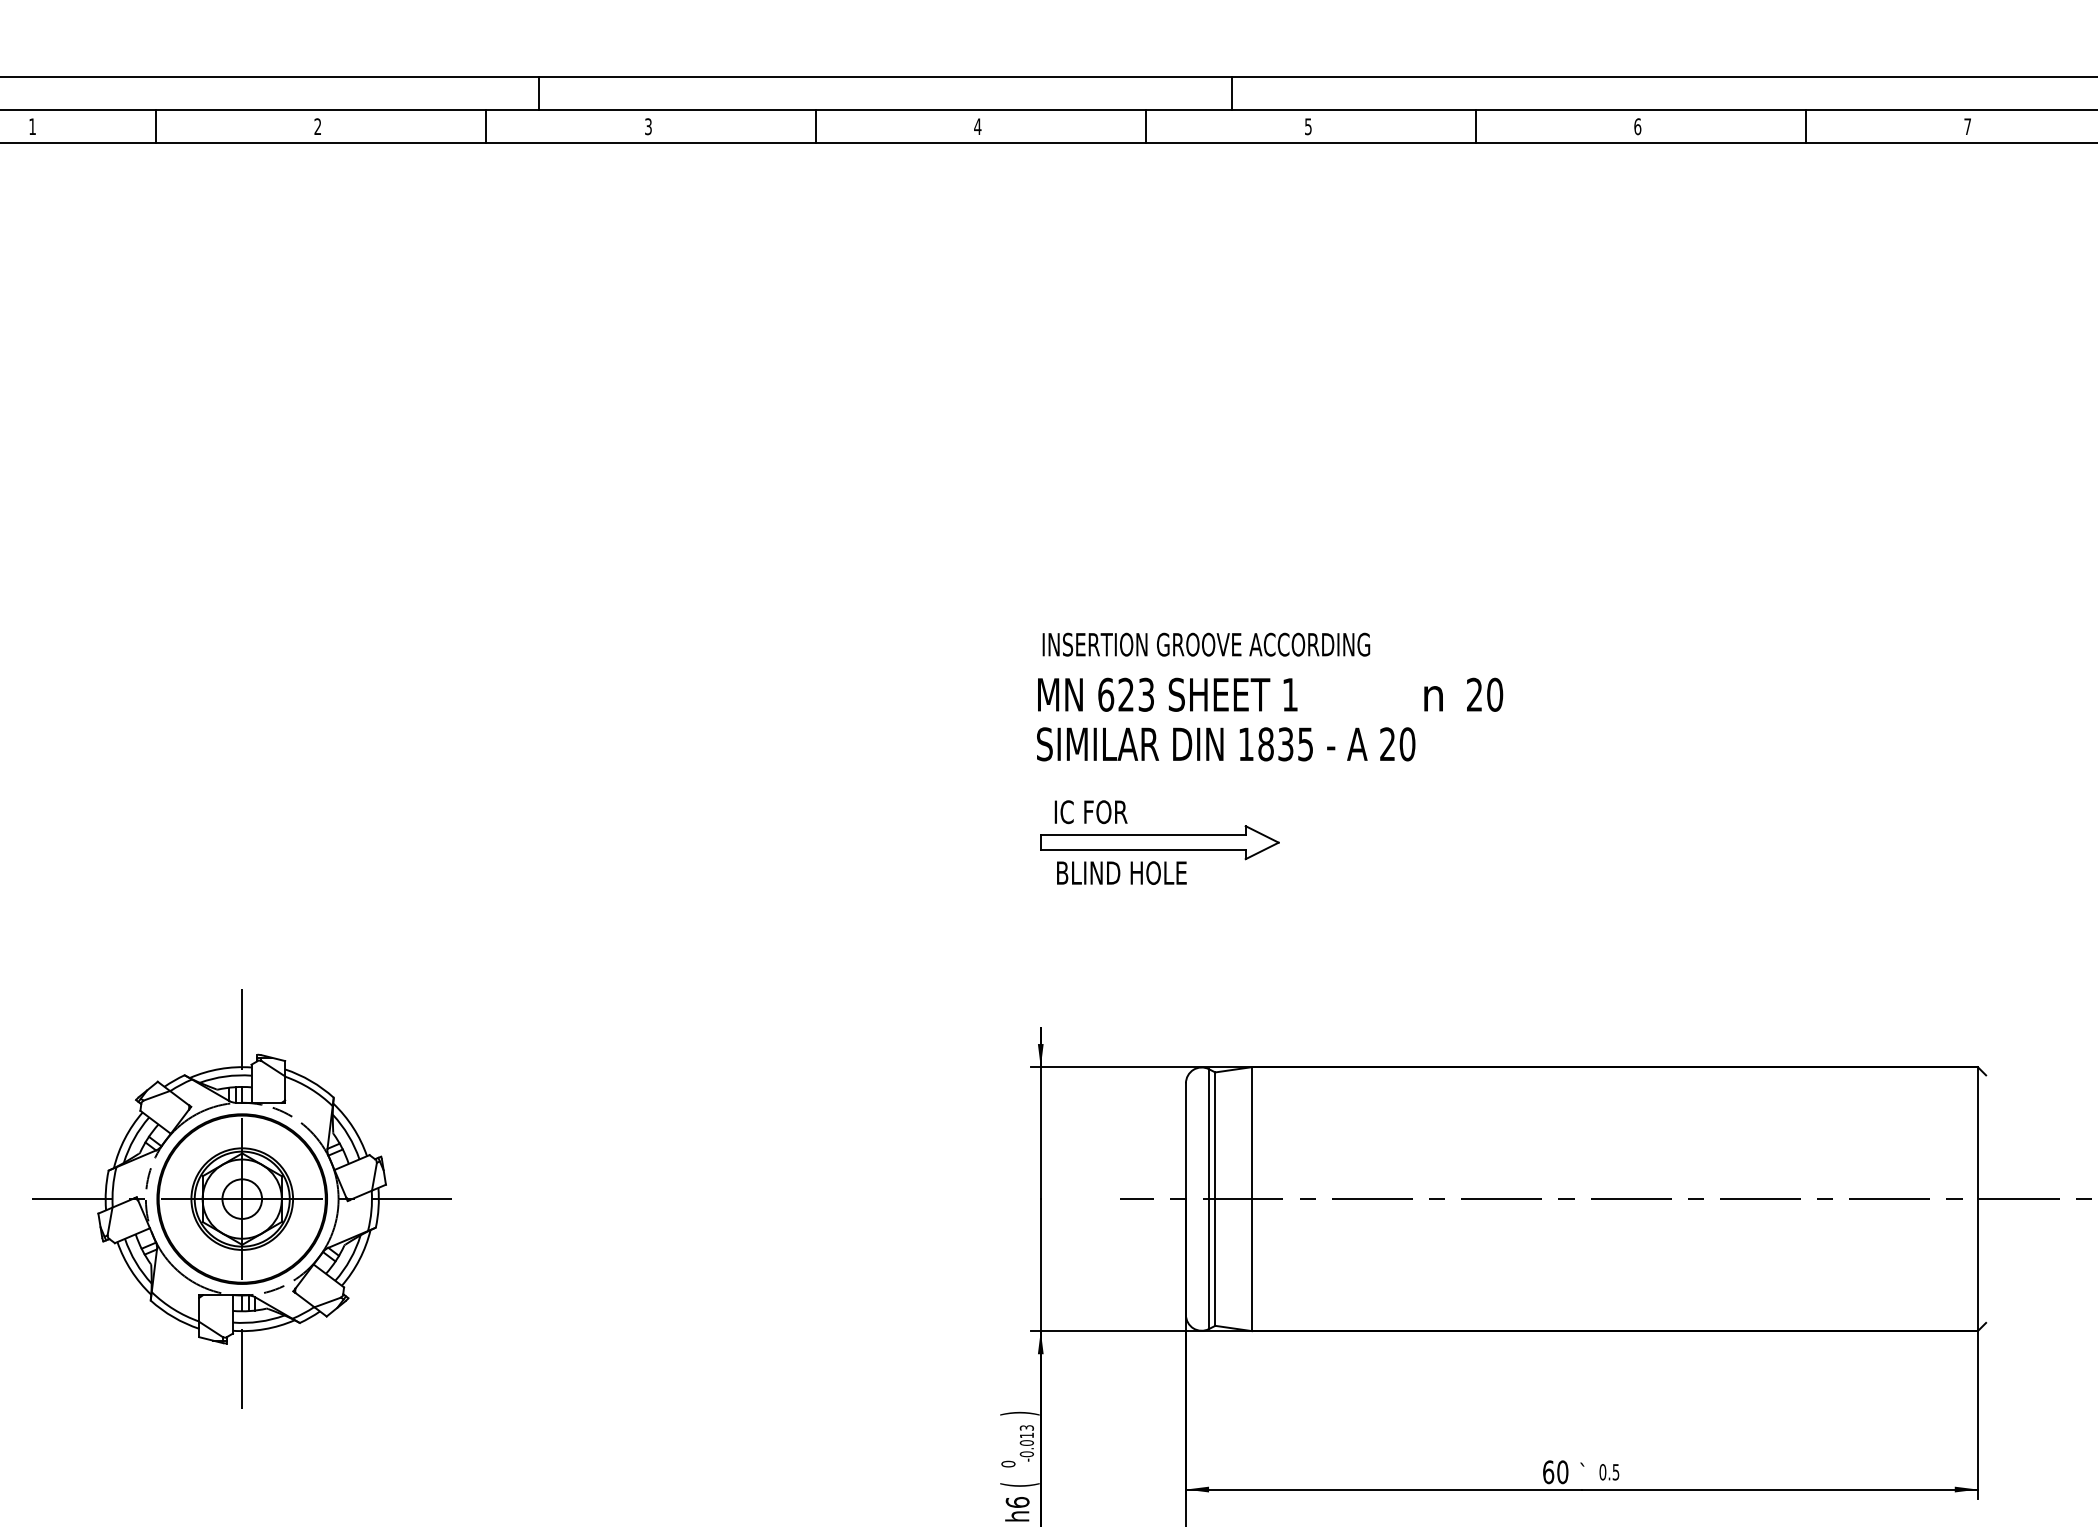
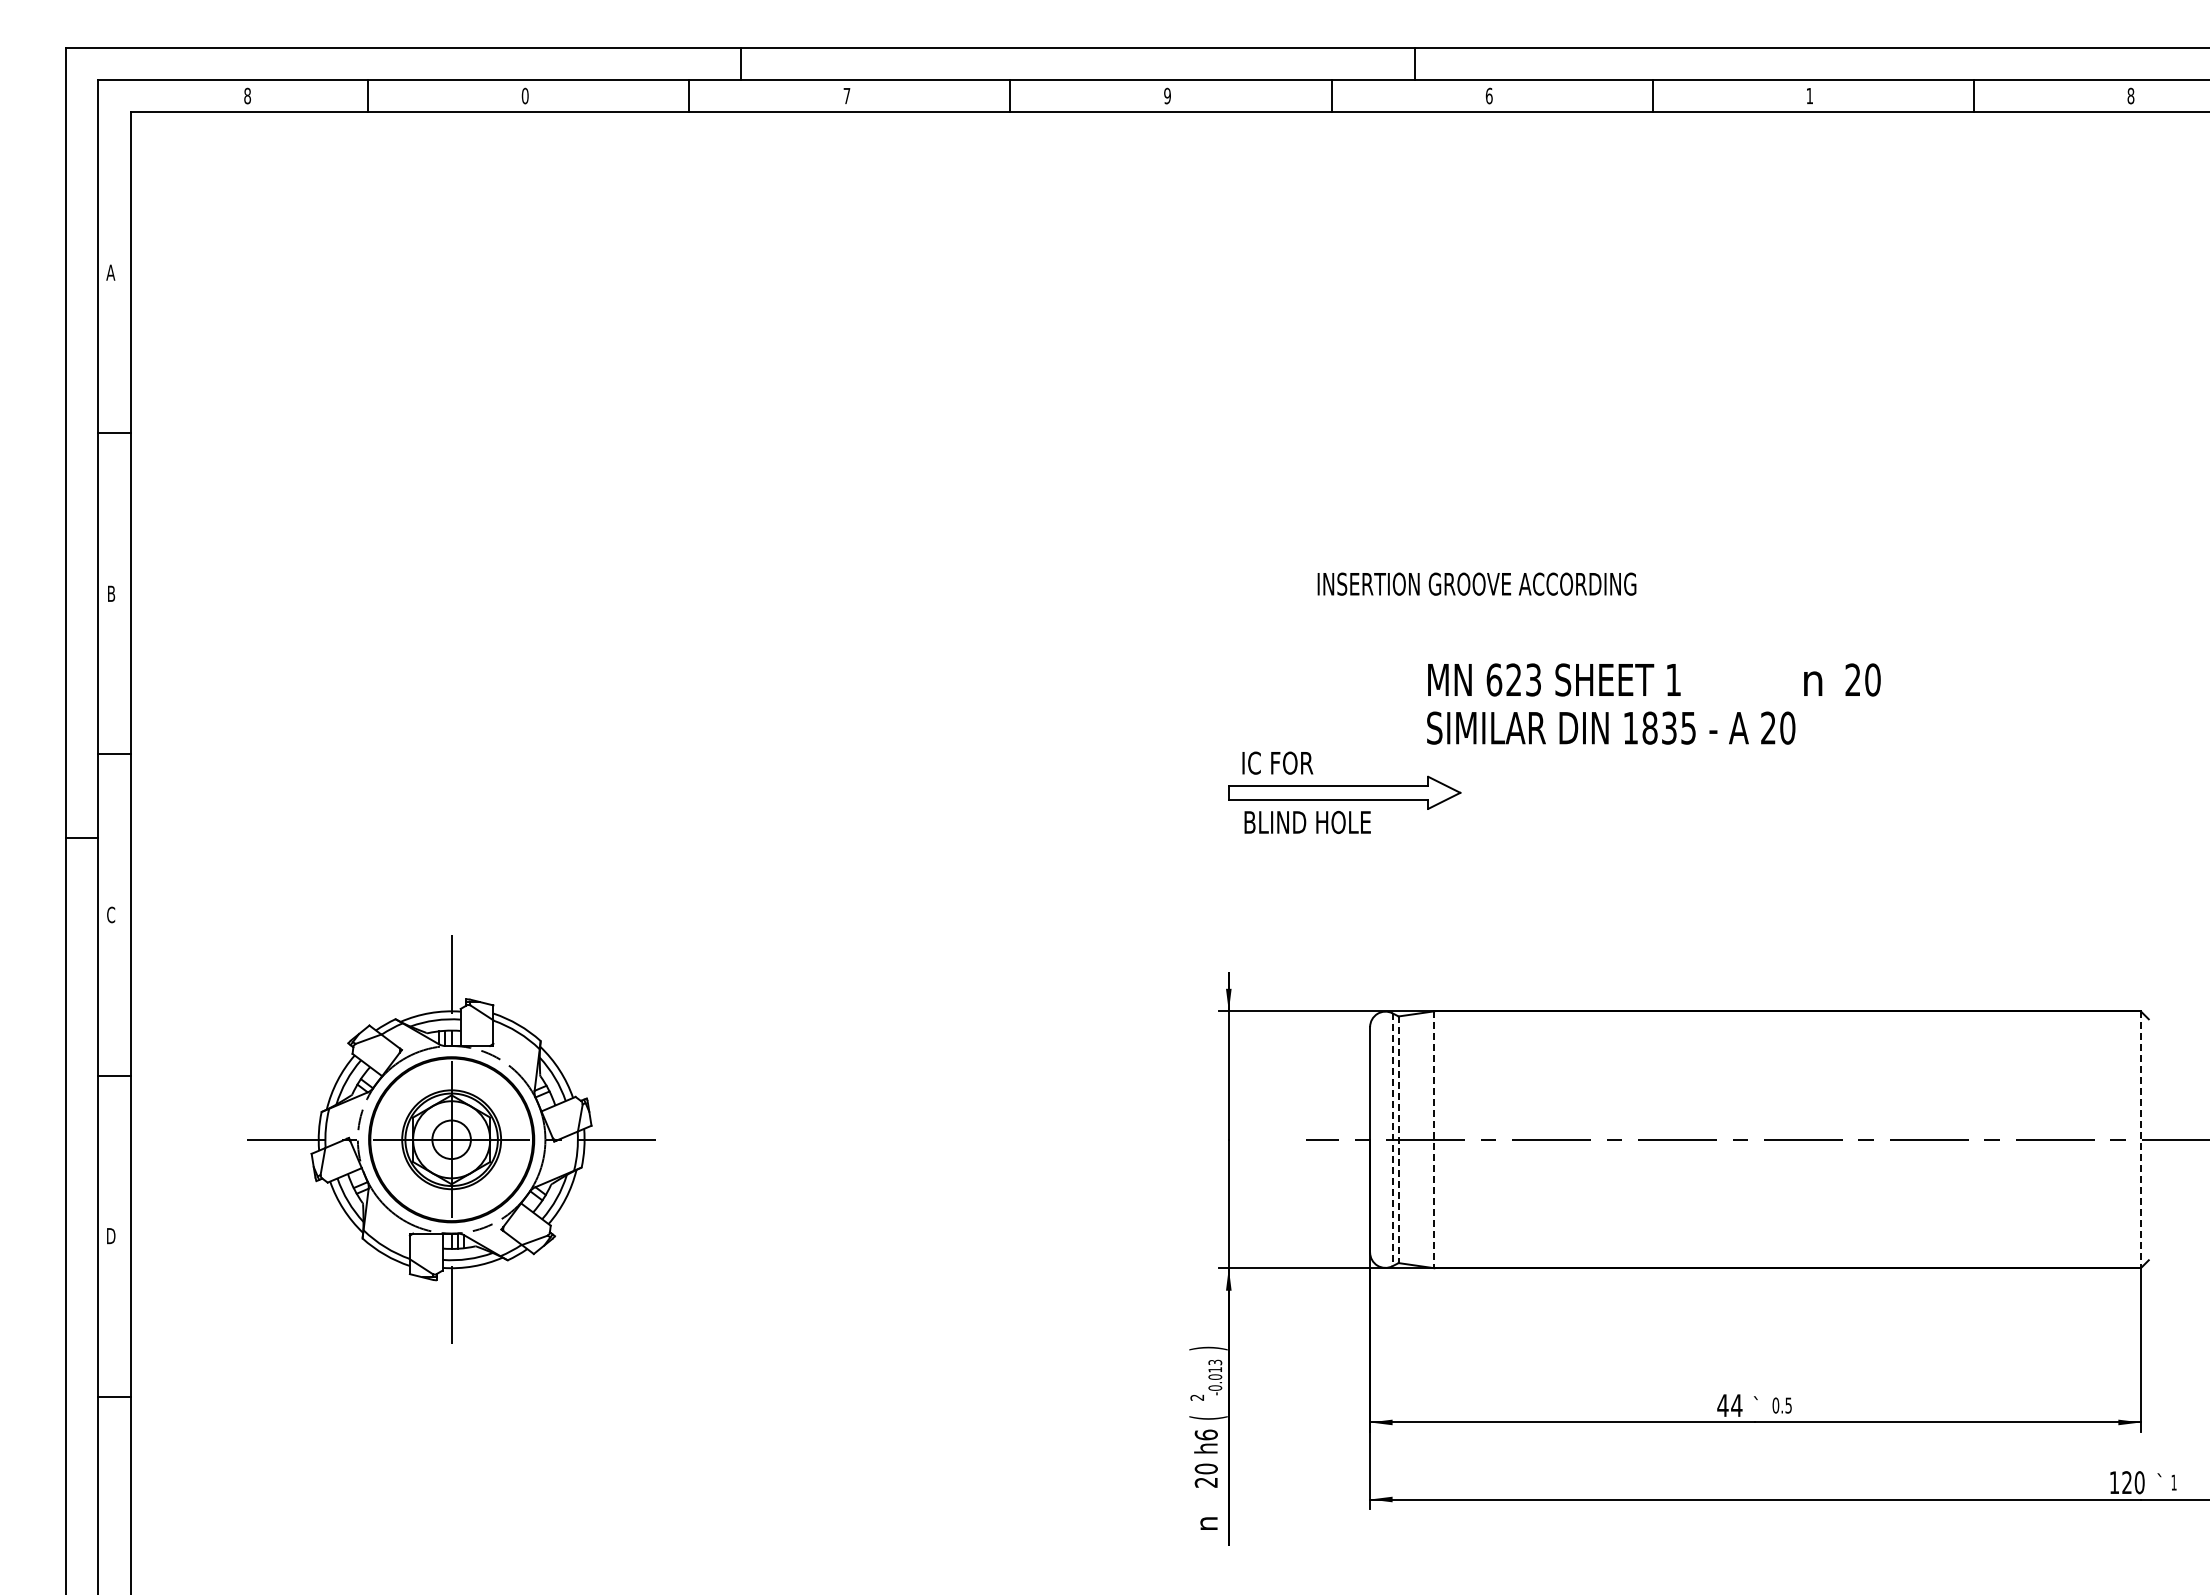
text: (32, 126) -> (247, 95), 1 -> 8
text: (317, 126) -> (524, 95), 2 -> 0
text: (647, 126) -> (846, 95), 3 -> 7
text: (977, 126) -> (1167, 95), 4 -> 9
text: (1307, 126) -> (1488, 95), 5 -> 6
text: (1637, 126) -> (1809, 95), 6 -> 1
text: (1967, 126) -> (2130, 95), 7 -> 8
text: (1205, 644) -> (1476, 583), moved
text: (1269, 719) -> (1653, 703), moved
line: (1208, 1199) -> (1392, 1140), solid -> dashed
line: (1215, 1199) -> (1398, 1140), solid -> dashed
line: (1252, 1199) -> (1434, 1140), solid -> dashed
line: (1977, 1199) -> (2140, 1140), solid -> dashed
text: (1008, 1463) -> (1197, 1397), 0 -> 2
text: (1555, 1472) -> (1729, 1405), 60 -> 44

